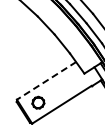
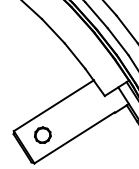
line: (46, 81) -> (53, 106), dashed -> solid

